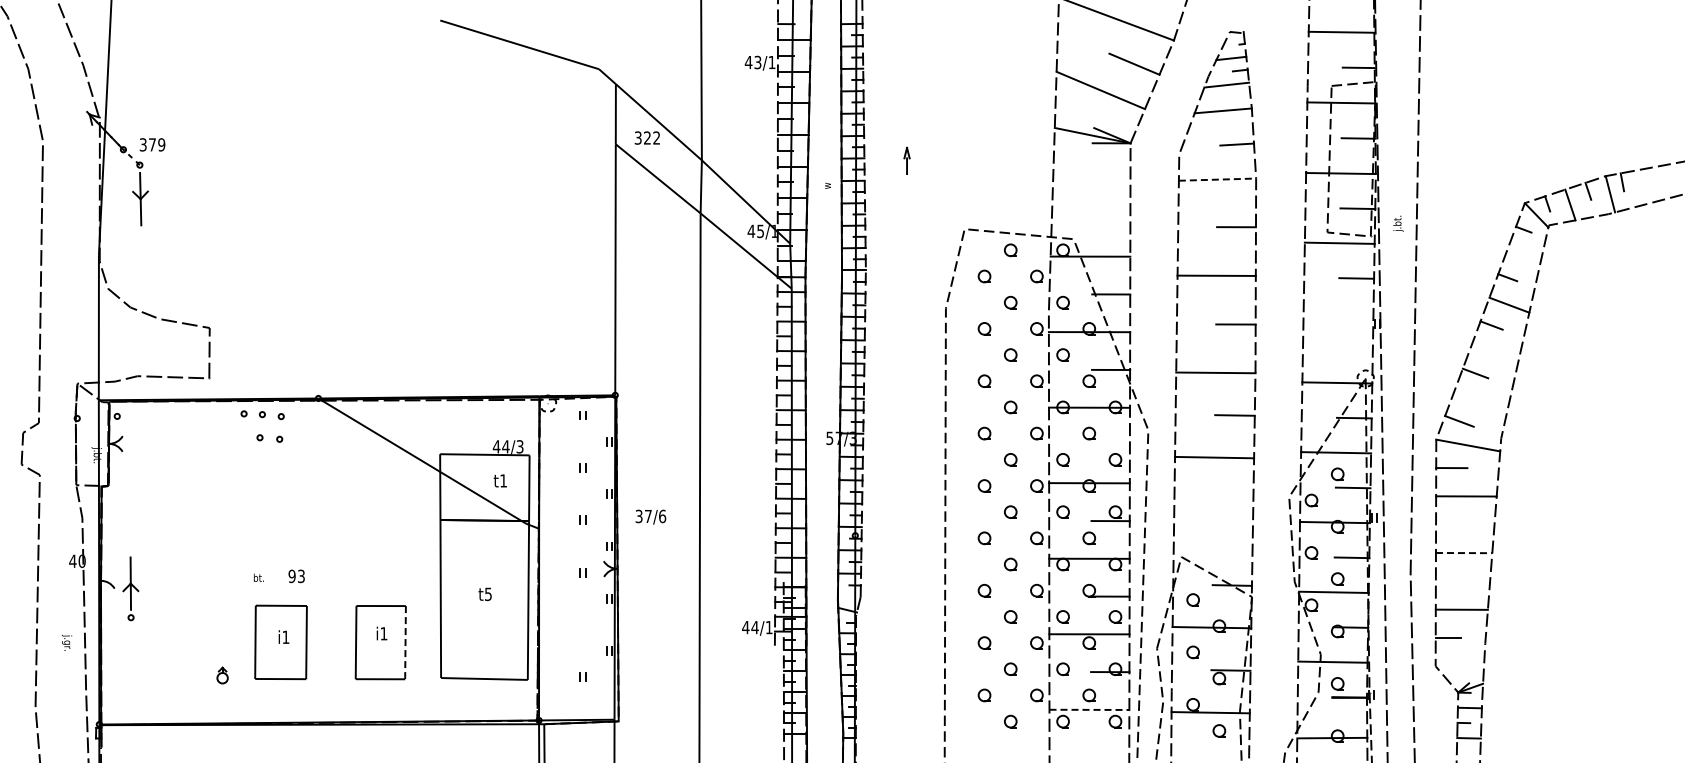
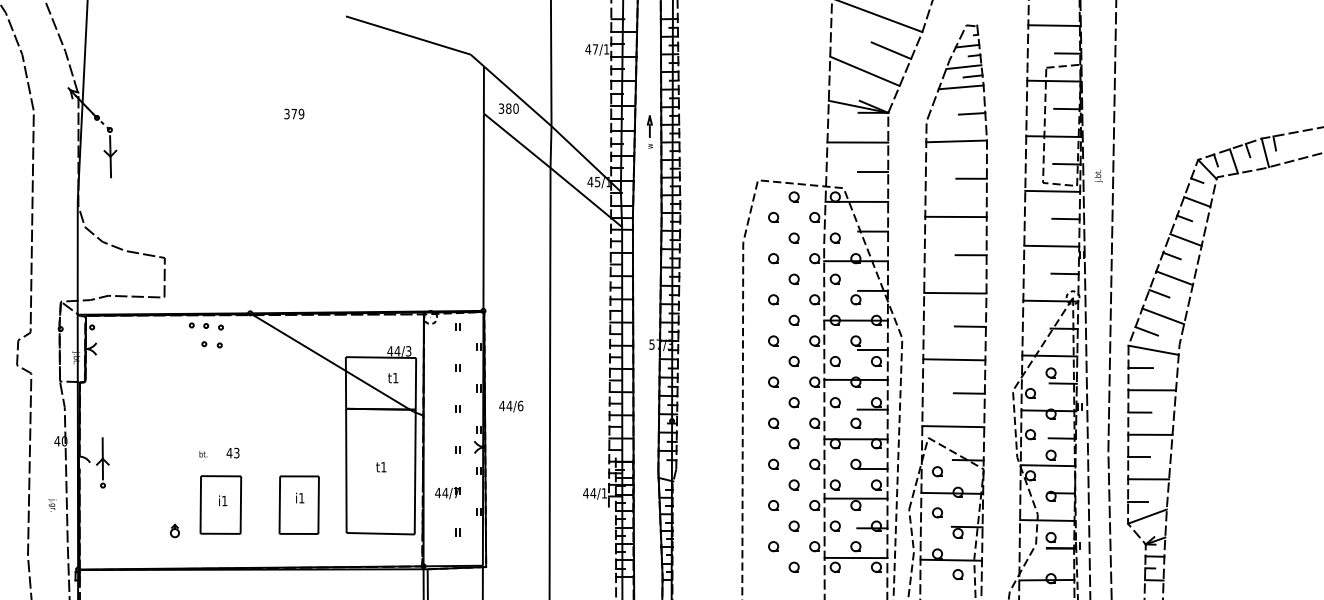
text: (757, 62) -> (595, 49), 43/1 -> 47/1
line: (1238, 96) -> (973, 76), added
text: (652, 137) -> (512, 108), 322 -> 380
text: (152, 144) -> (294, 113), moved
part: (906, 160) -> (649, 126), moved
line: (1217, 179) -> (956, 141), dashed -> solid
line: (1091, 180) -> (857, 142), added
line: (1111, 218) -> (873, 171), added
line: (1523, 256) -> (1197, 201), added
line: (1338, 312) -> (1051, 245), added
line: (1355, 348) -> (1065, 274), added
line: (1494, 353) -> (1174, 278), added
line: (1480, 402) -> (1163, 316), added
line: (1110, 445) -> (872, 350), added
line: (1233, 500) -> (969, 393), added
text: (643, 516) -> (505, 406), 37/6 -> 44/6
line: (1450, 524) -> (1139, 412), added
line: (1212, 542) -> (952, 426), added
line: (1464, 553) -> (1150, 435), dashed -> solid
text: (291, 576) -> (229, 453), 93 -> 43
line: (1449, 581) -> (1138, 457), added
text: (488, 594) -> (383, 467), t5 -> t1
part: (569, 627) -> (447, 493), added
line: (405, 642) -> (318, 505), dashed -> solid
line: (1459, 657) -> (1146, 516), added
line: (1089, 709) -> (856, 557), dashed -> solid

